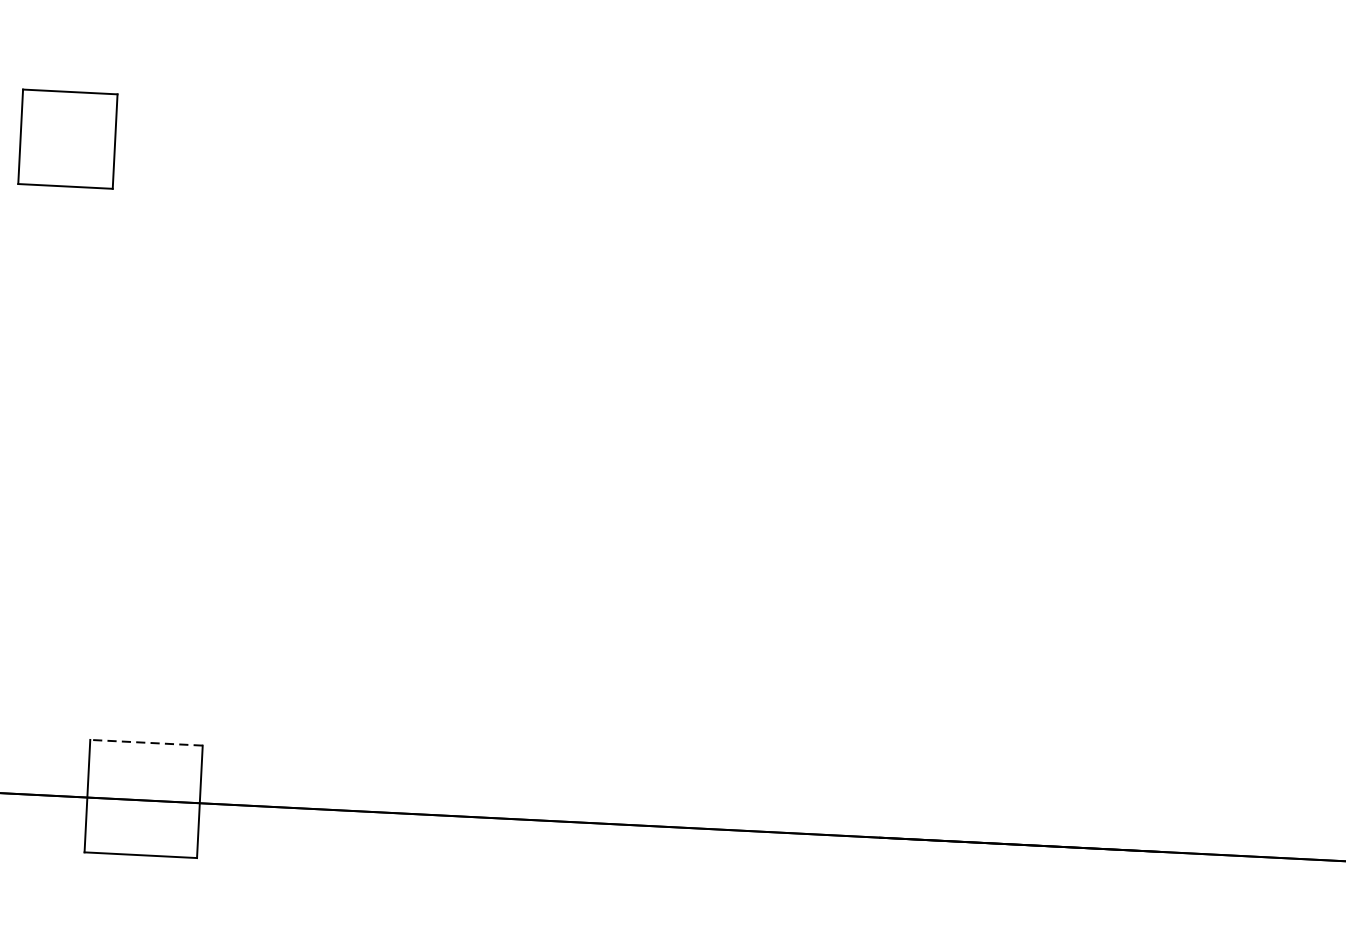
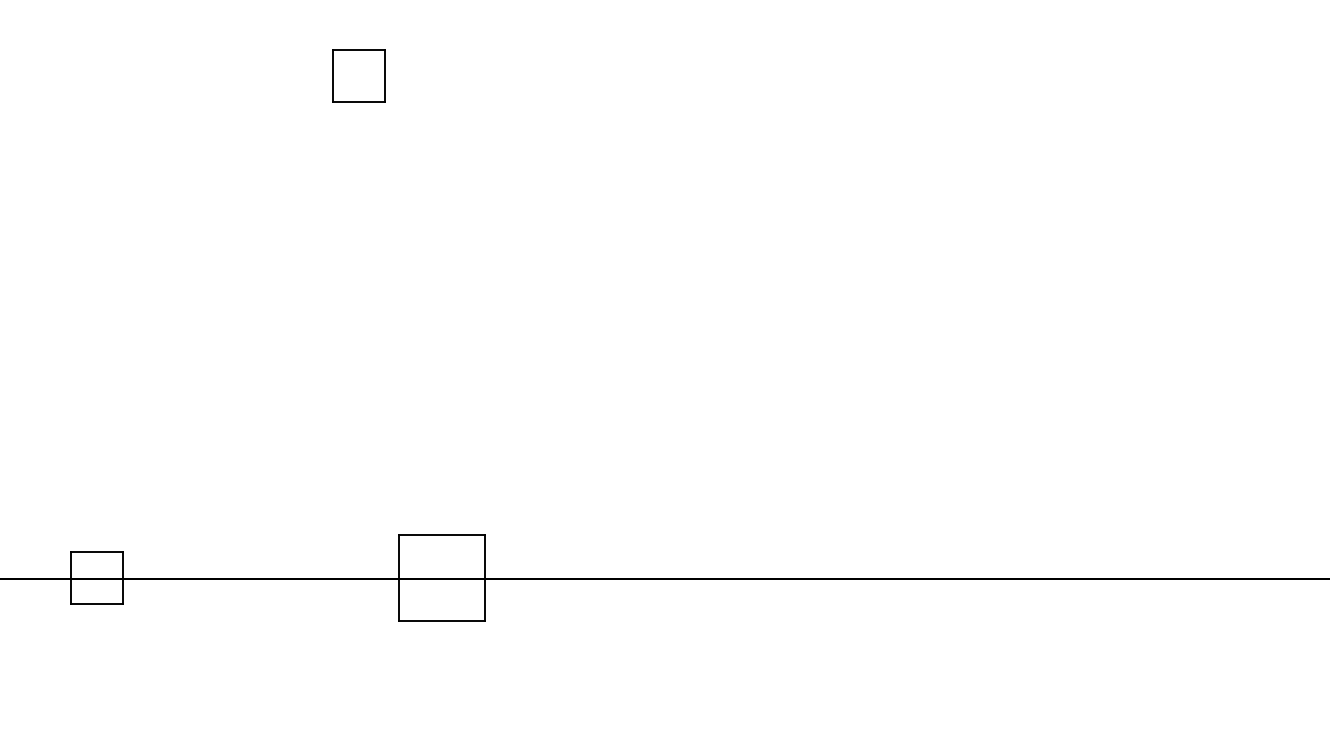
part: (67, 137) -> (358, 75), size x0.71
line: (145, 742) -> (441, 534), dashed -> solid

